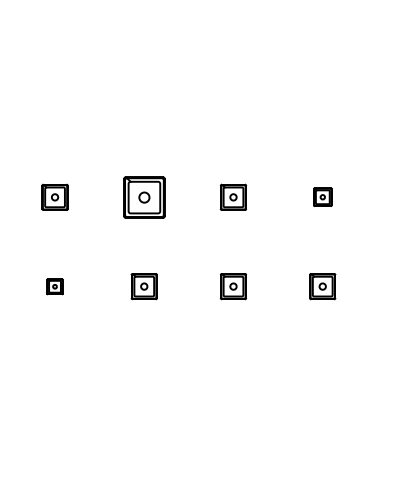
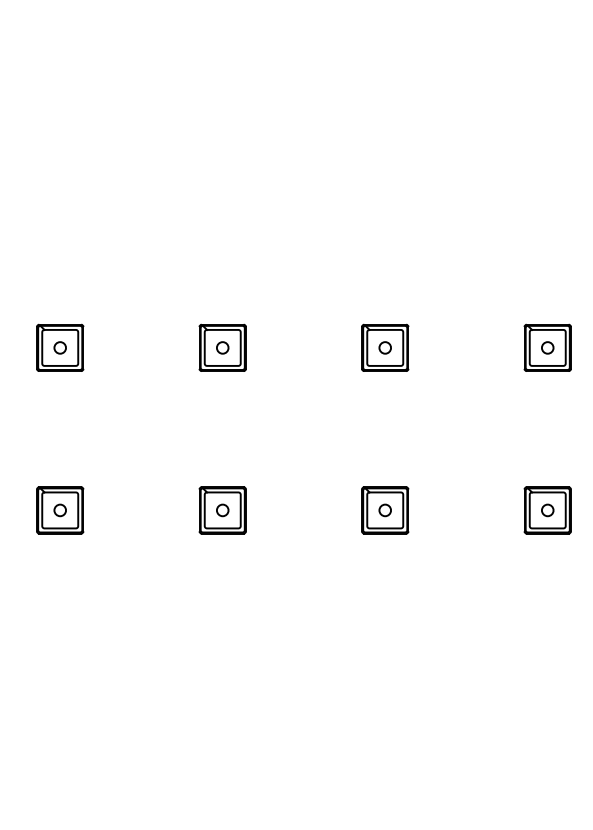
part: (143, 196) -> (221, 346), size x0.62
part: (322, 196) -> (547, 346), size x1.43
part: (54, 286) -> (59, 510), size x1.67

